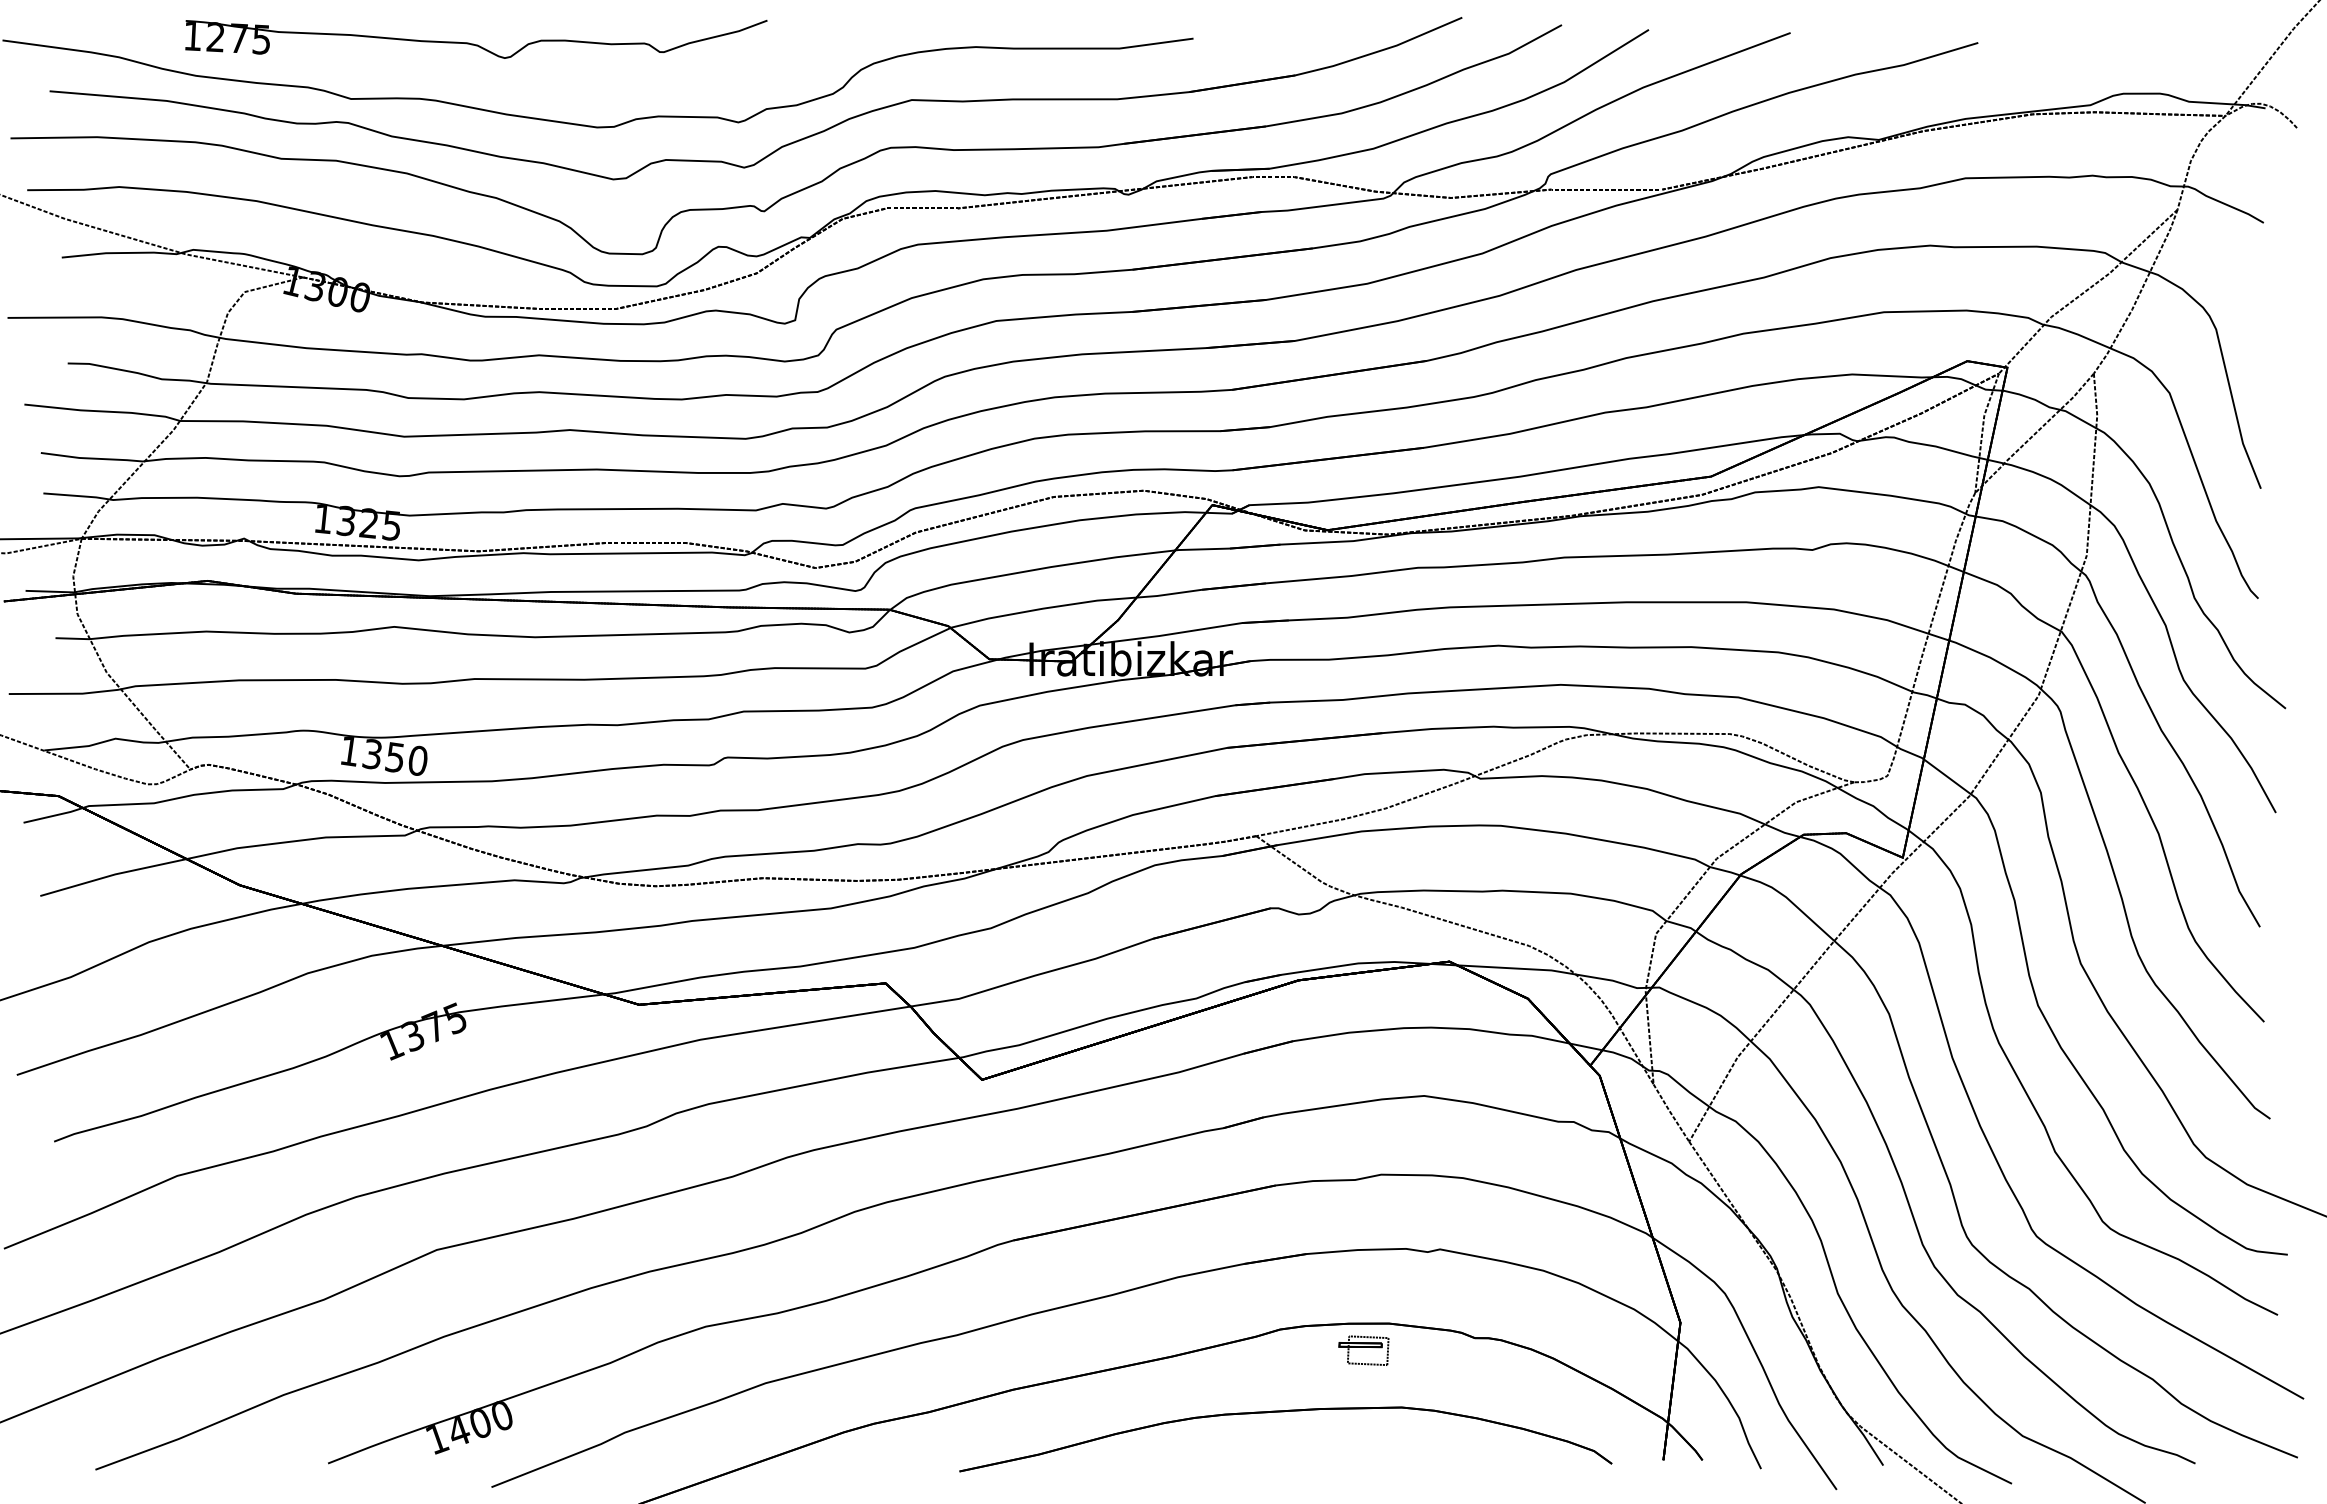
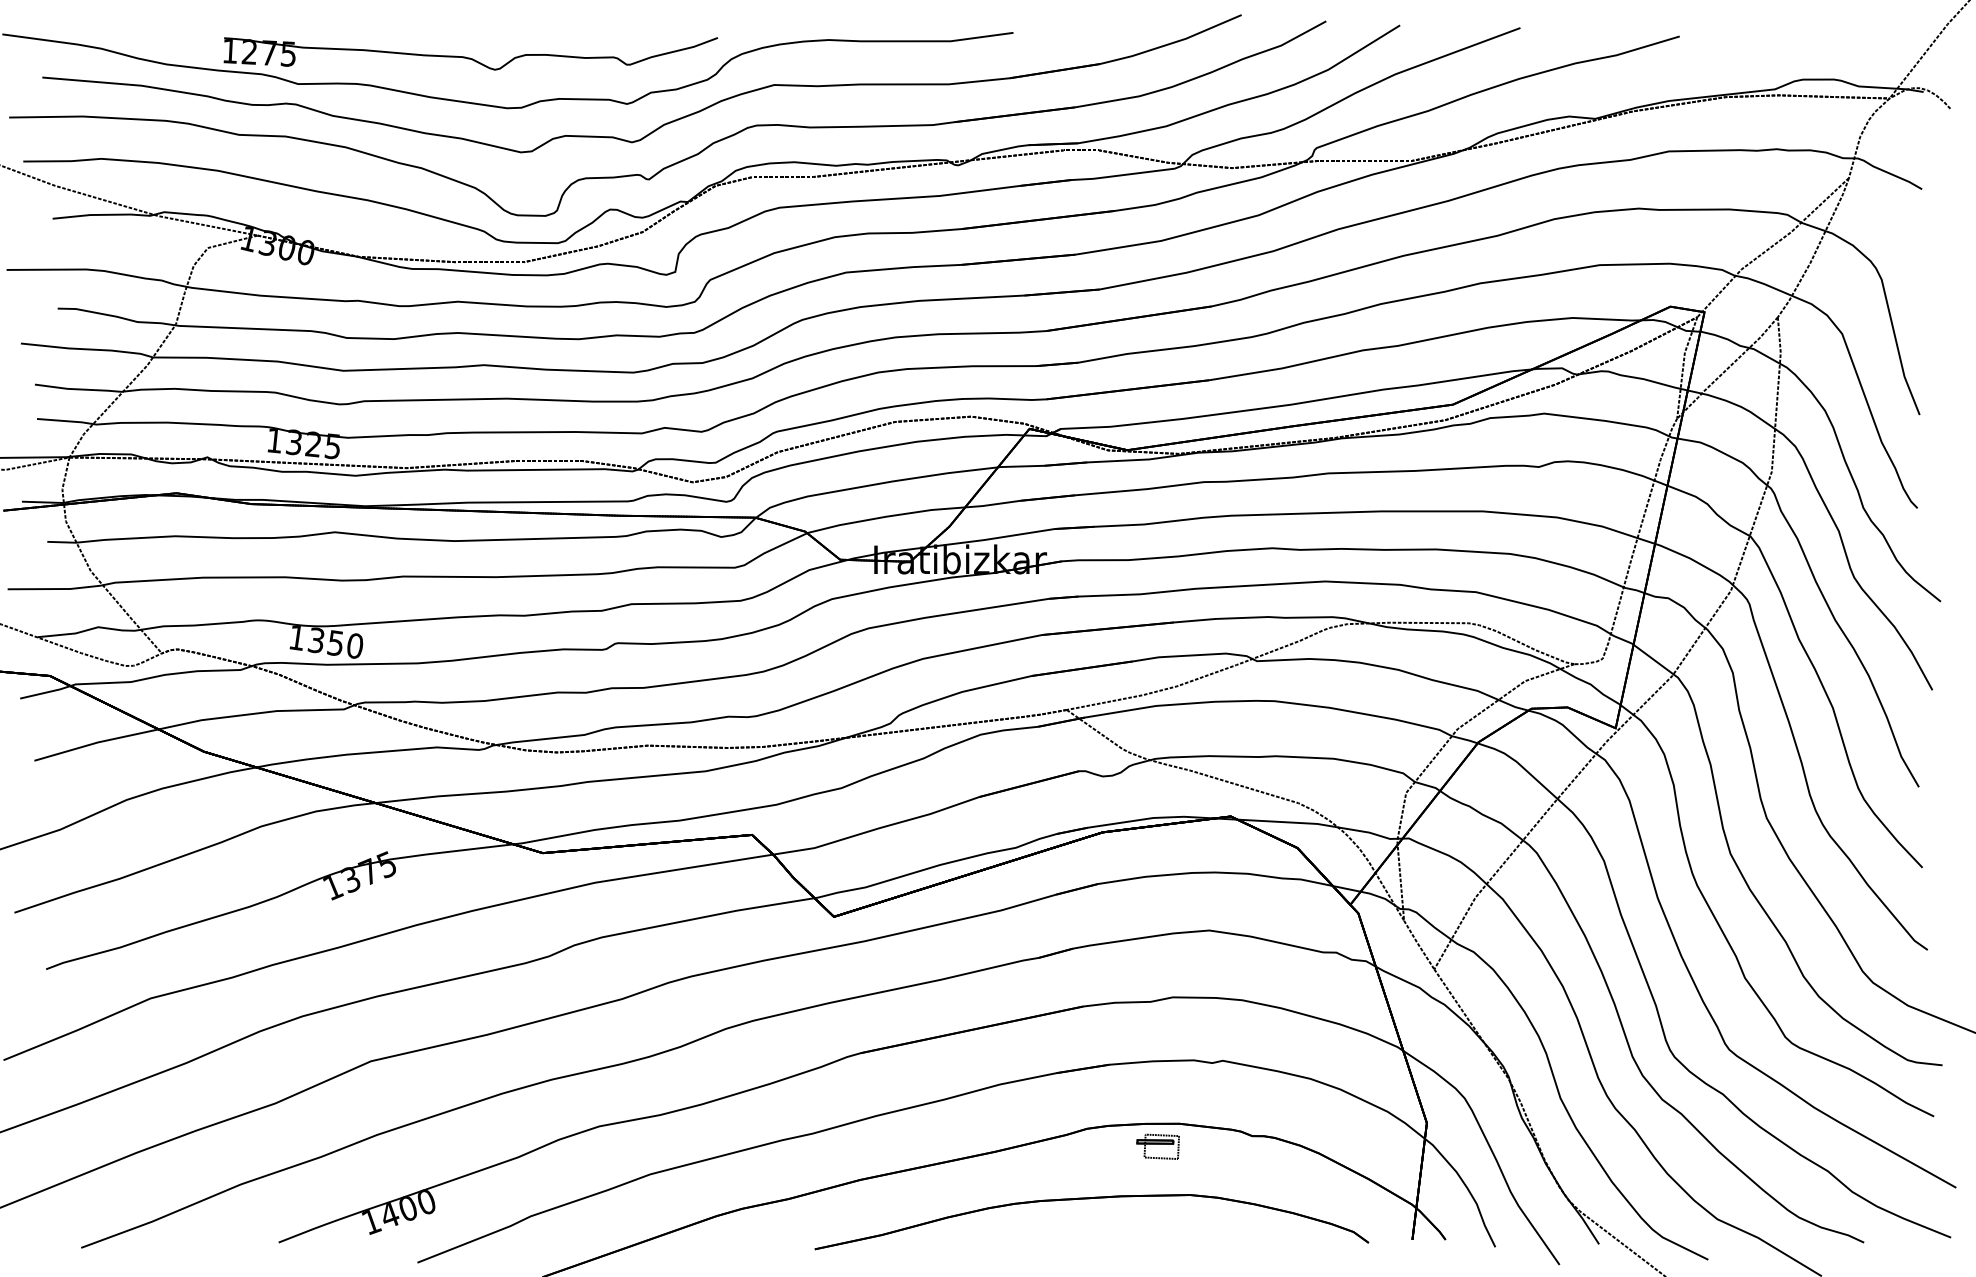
part: (476, 38) -> (470, 53), moved

